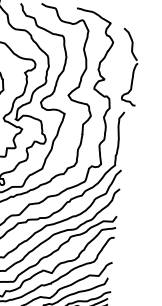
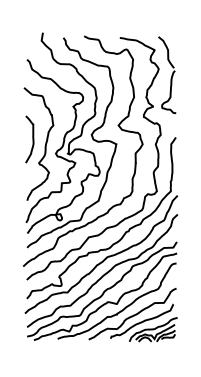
part: (129, 67) -> (167, 75), moved

